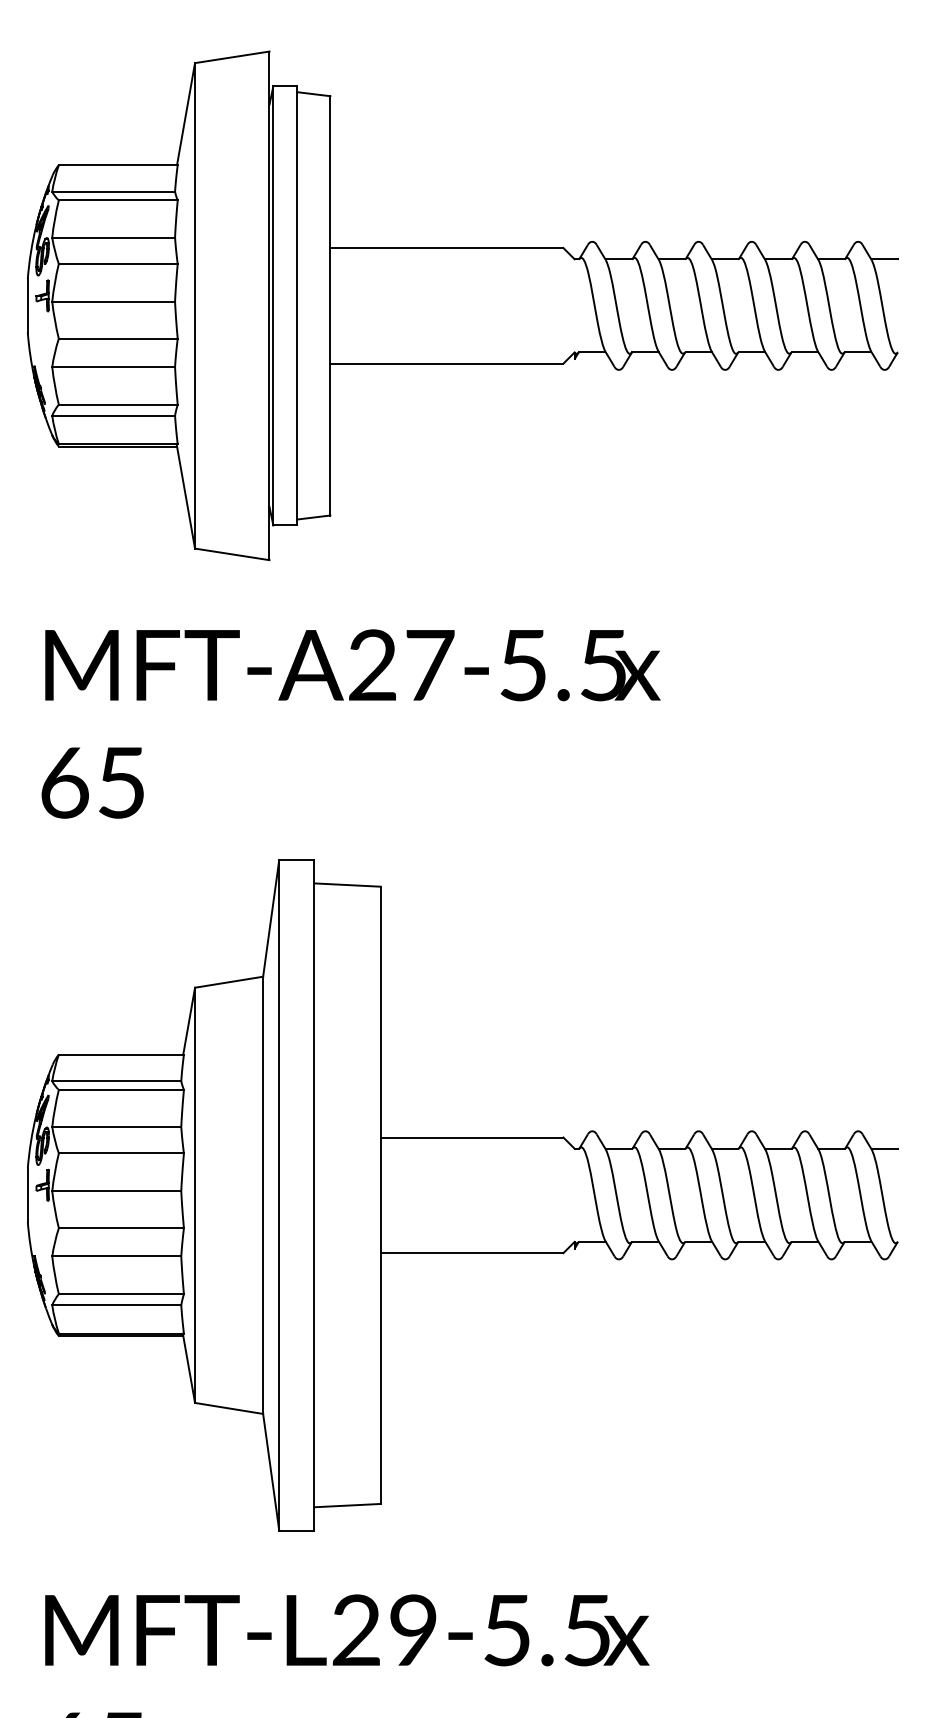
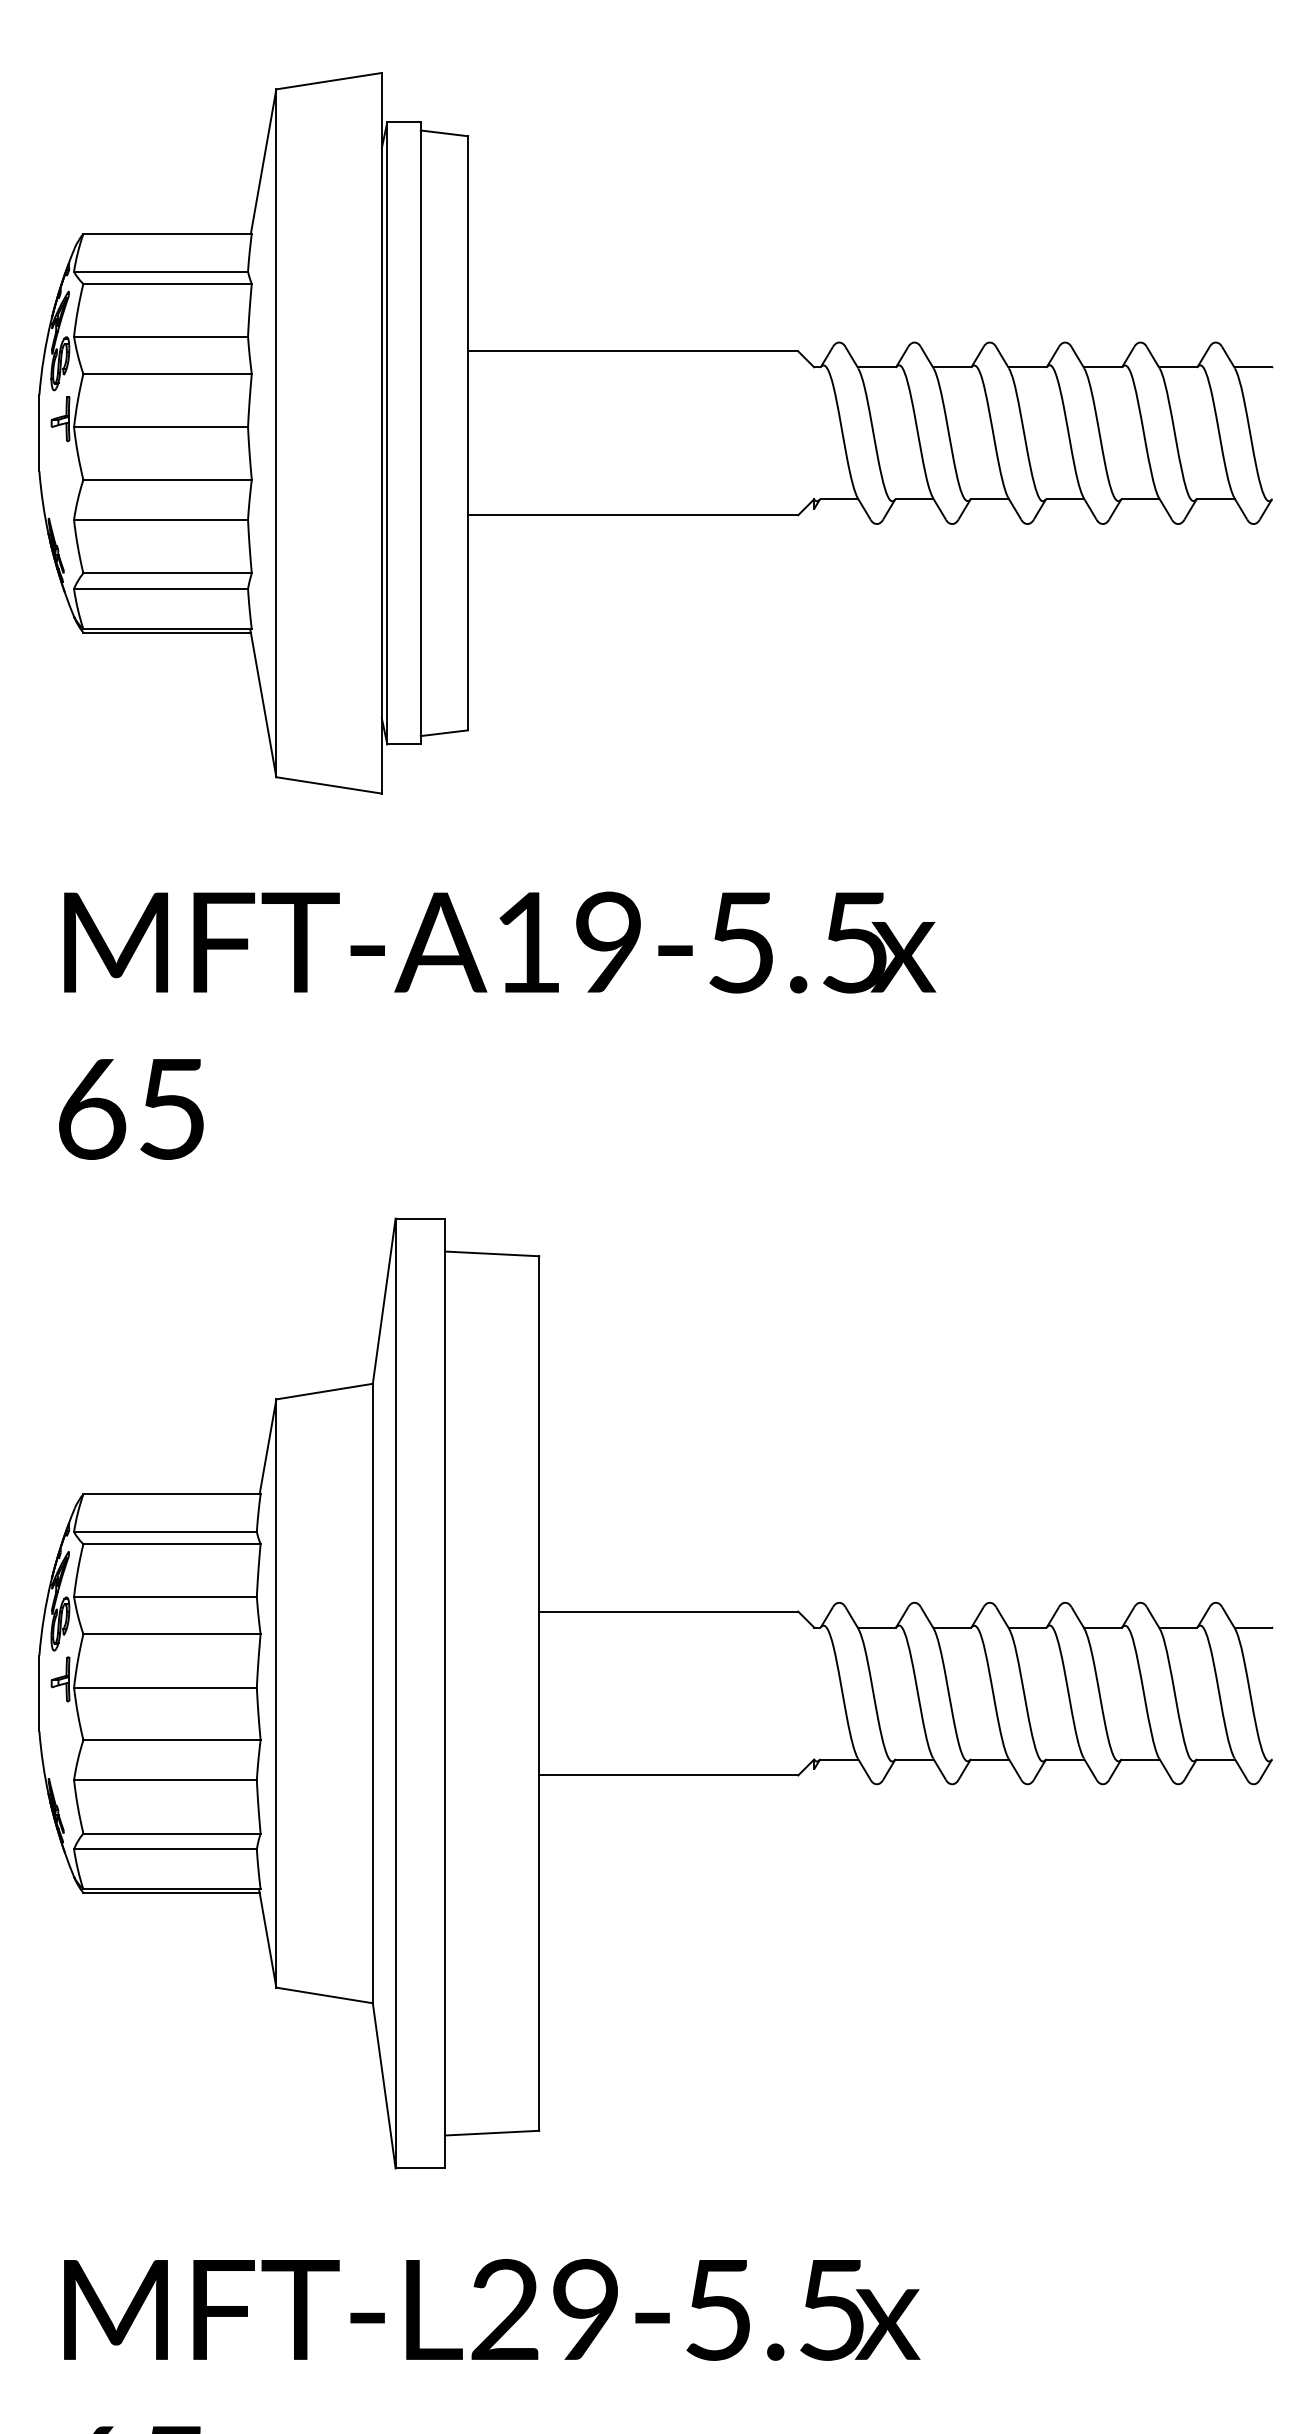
text: (401, 664) -> (569, 941), MFT-A27-5.5 -> MFT-A19-5.5

